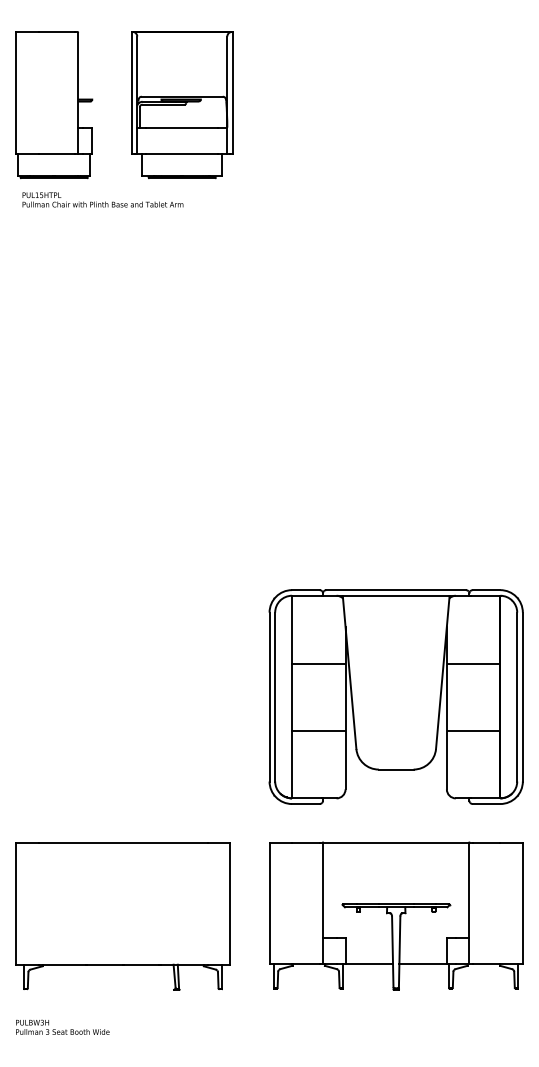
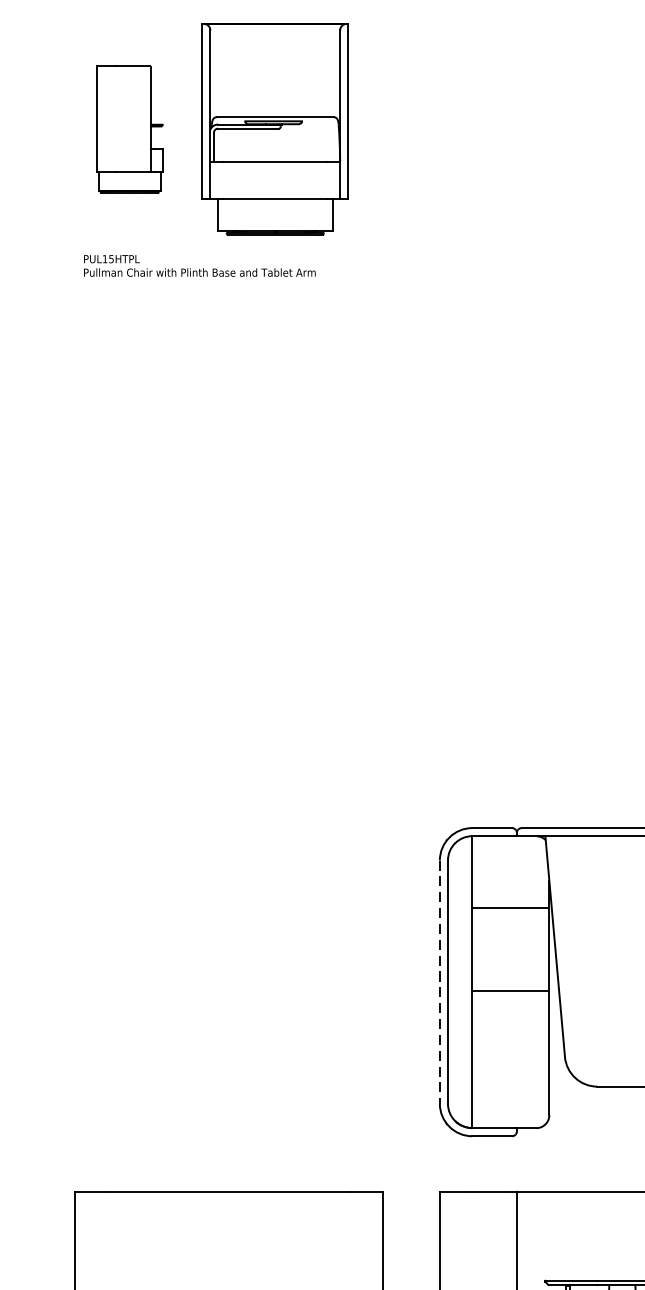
part: (54, 105) -> (130, 129), size x0.6
part: (182, 105) -> (275, 129), moved
line: (318, 663) -> (510, 907), moved
line: (269, 697) -> (439, 982), solid -> dashed
line: (318, 730) -> (510, 991), moved

